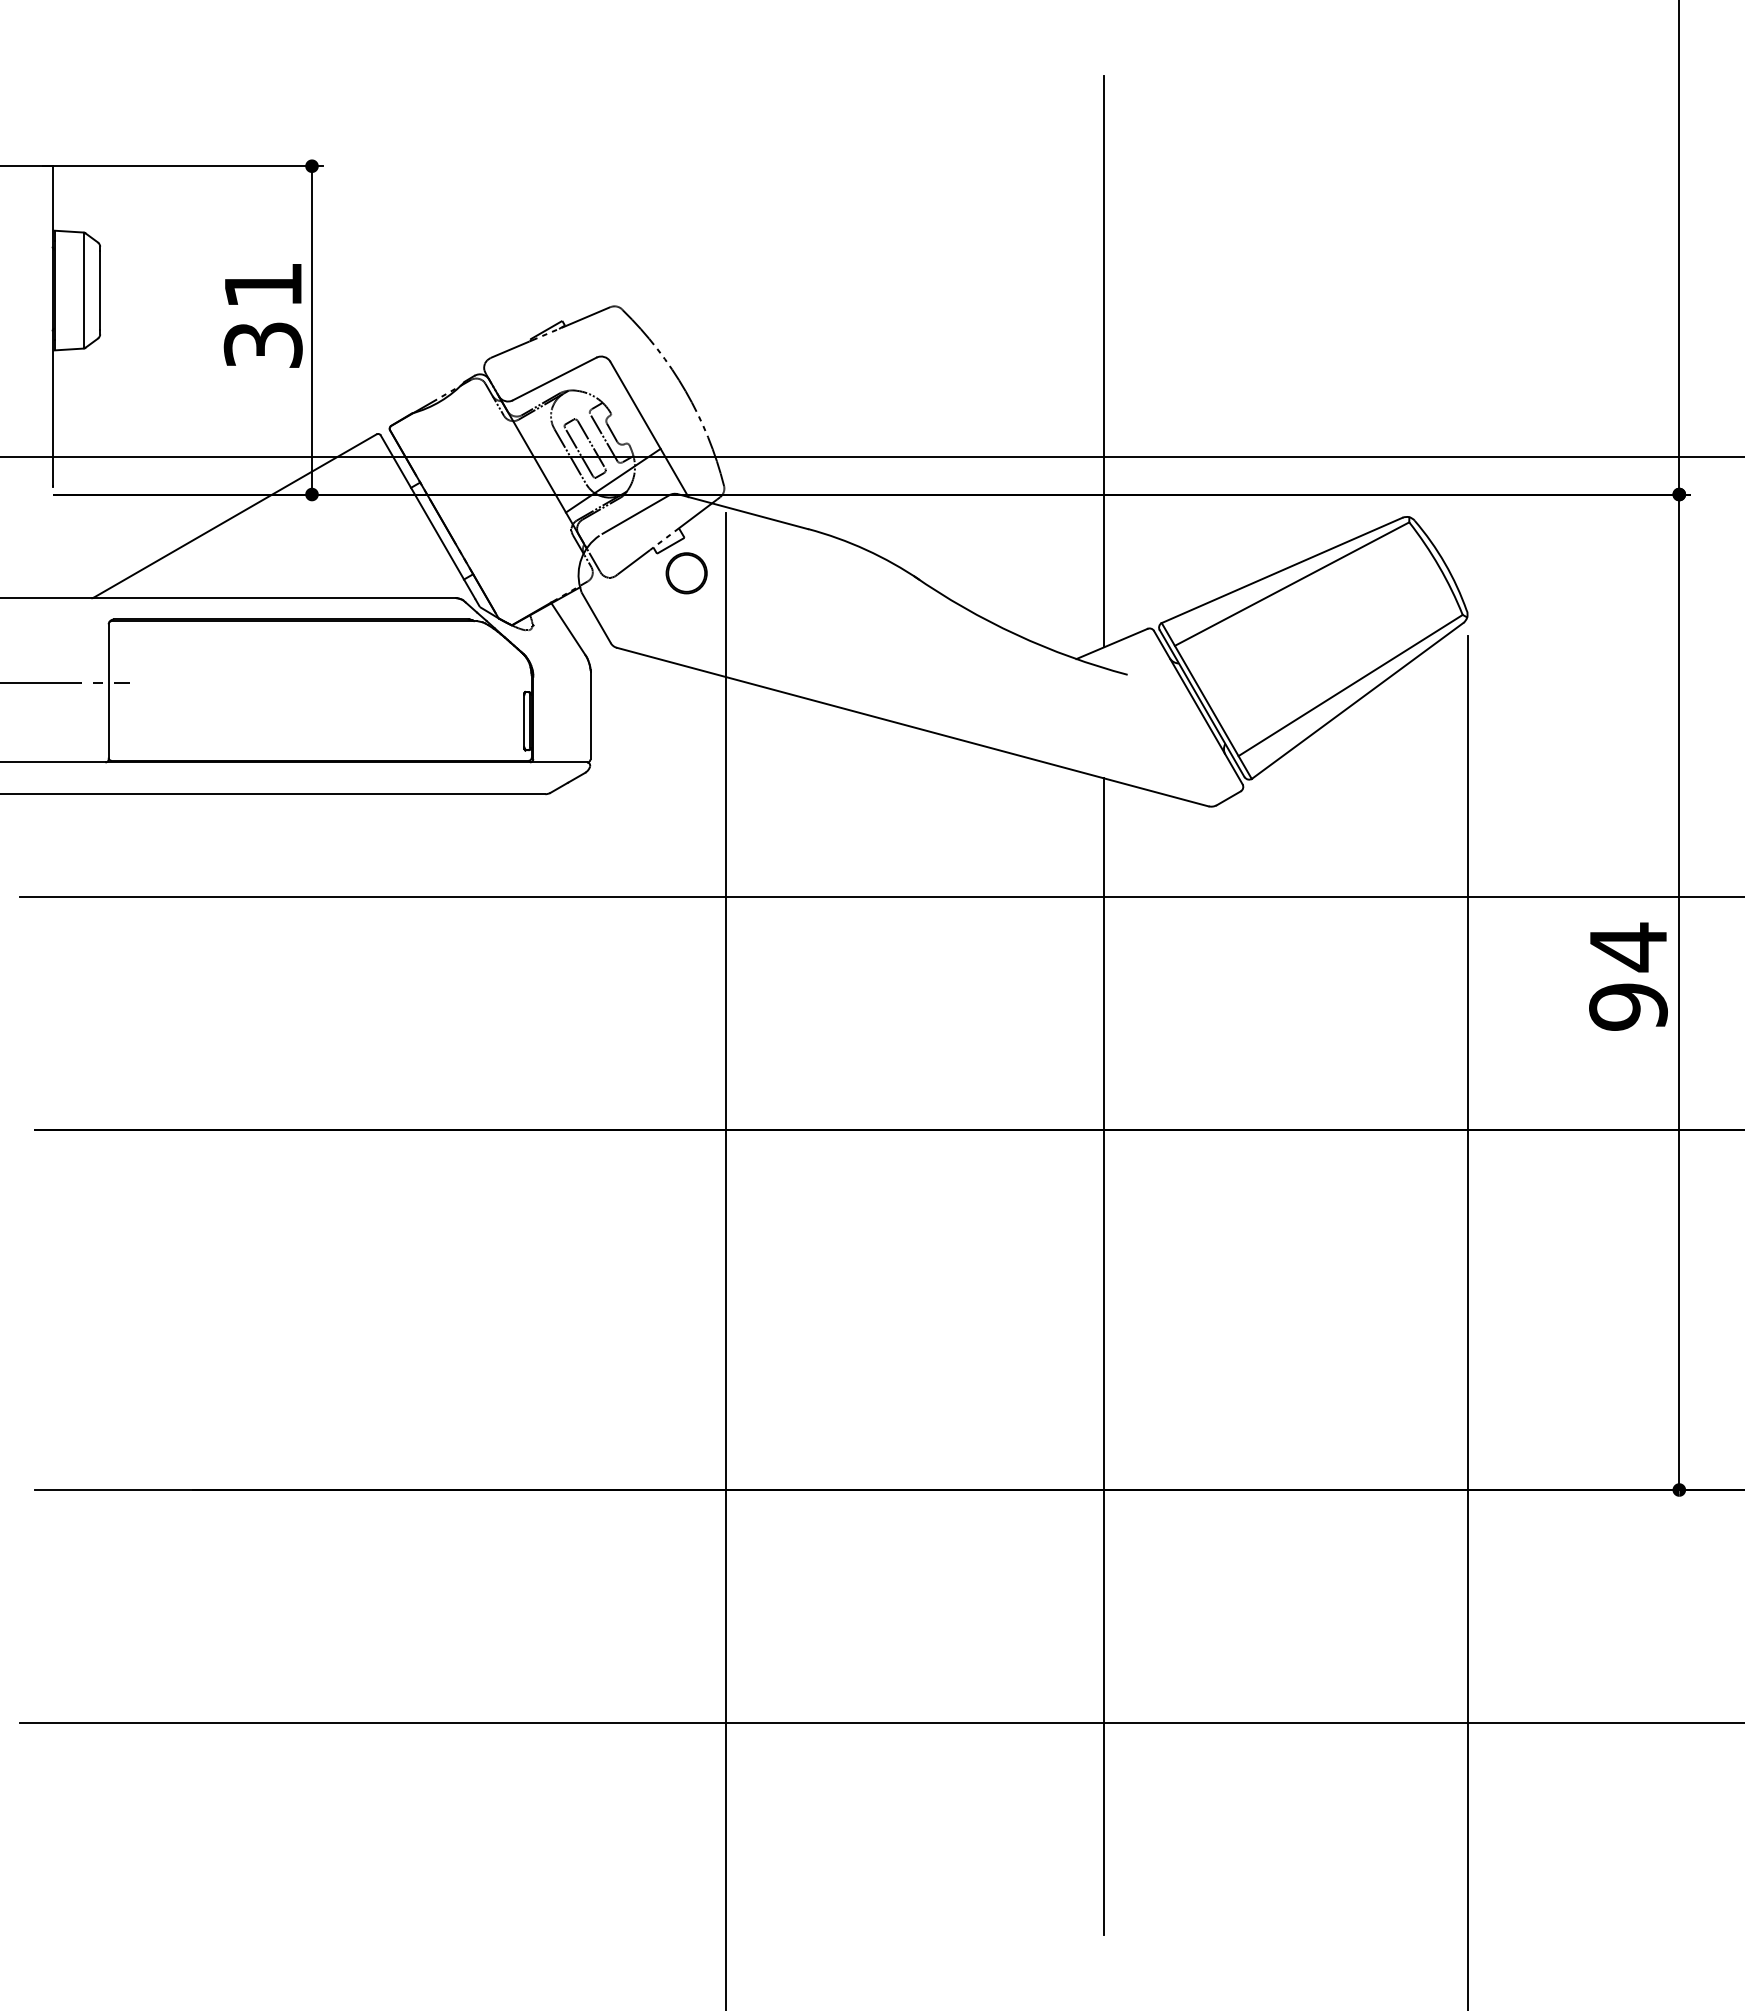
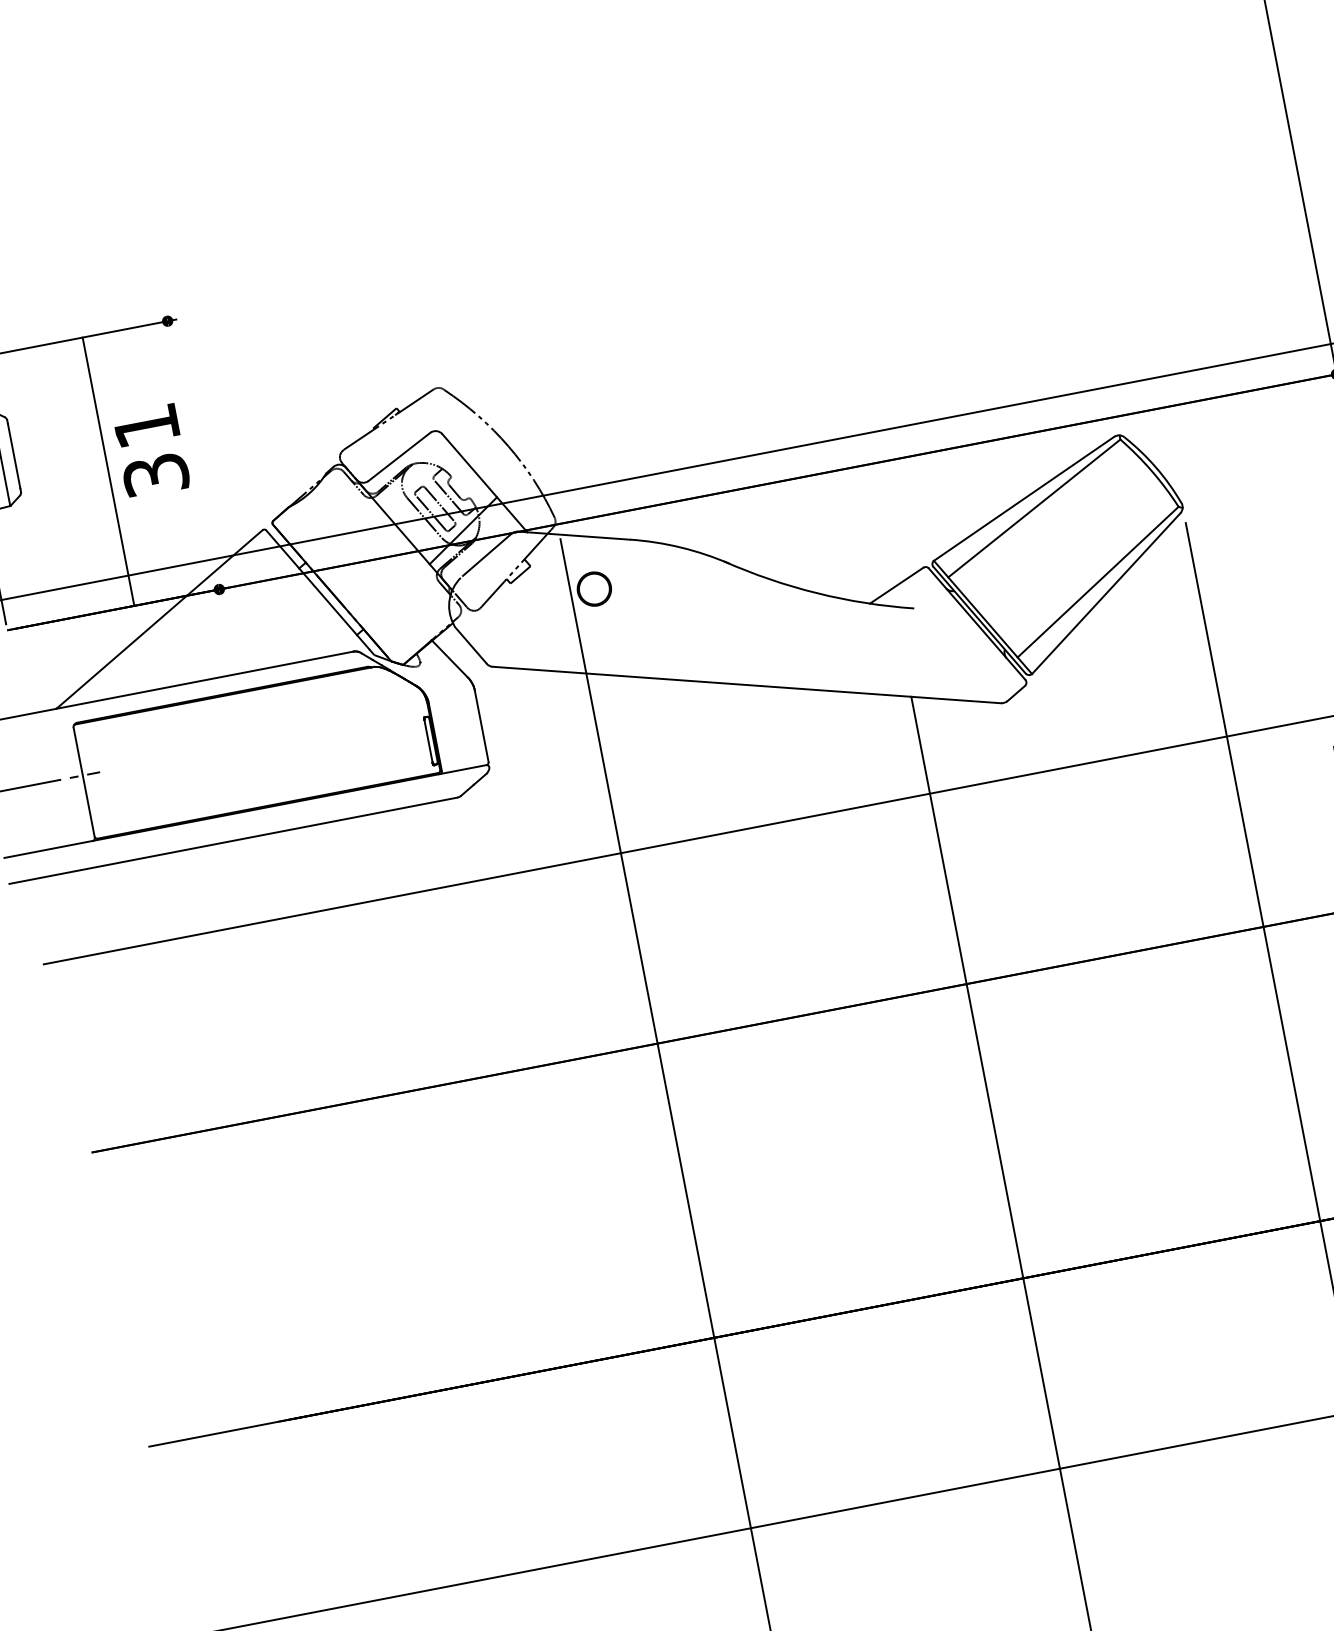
line: (312, 330) -> (108, 471), moved
line: (1104, 361) -> (846, 356), removed
part: (686, 573) -> (594, 589), moved

